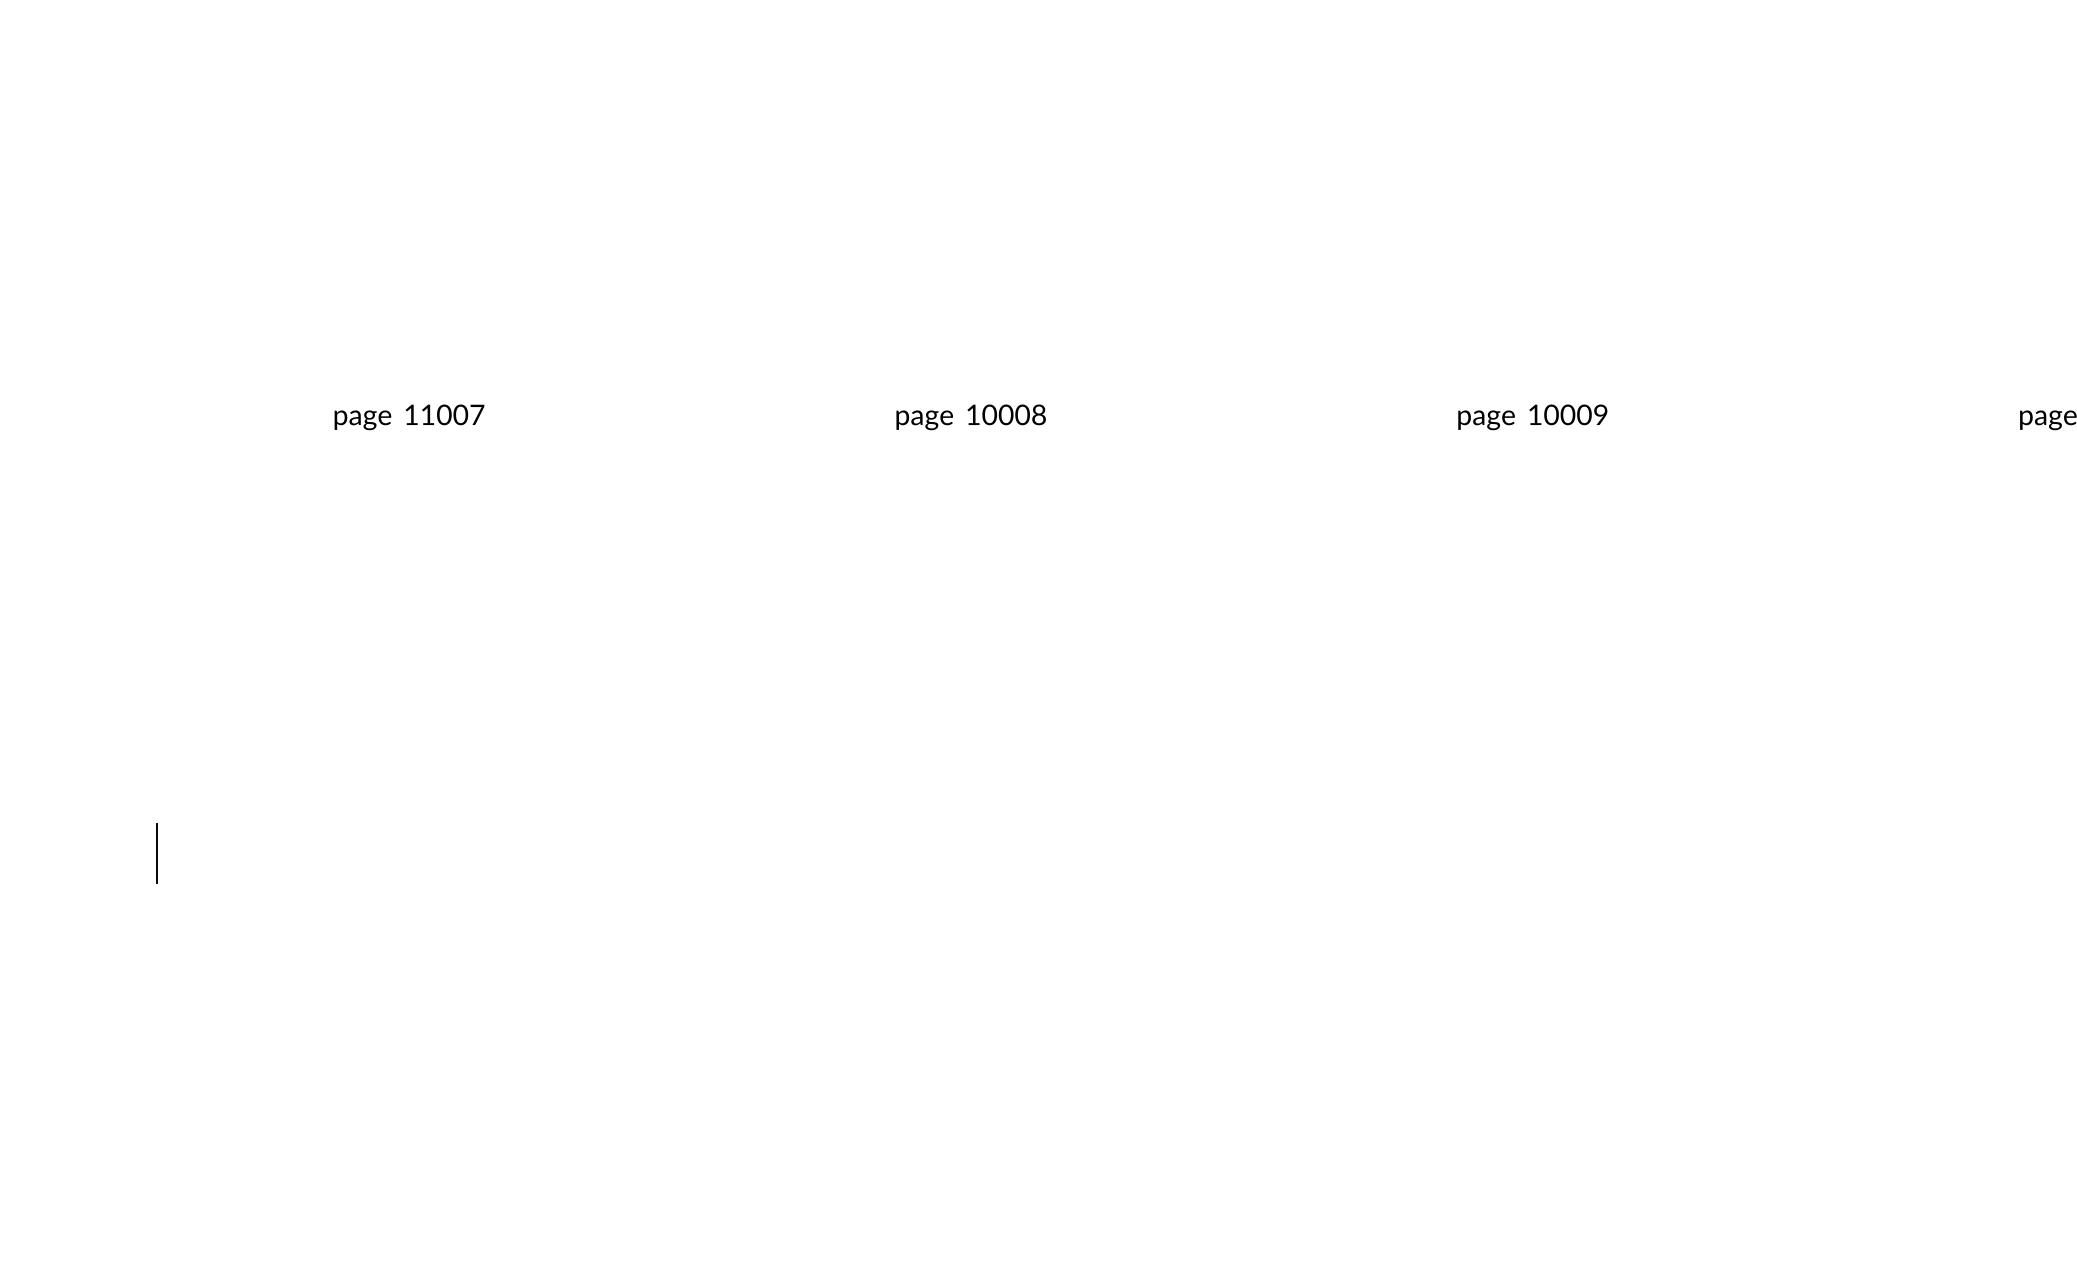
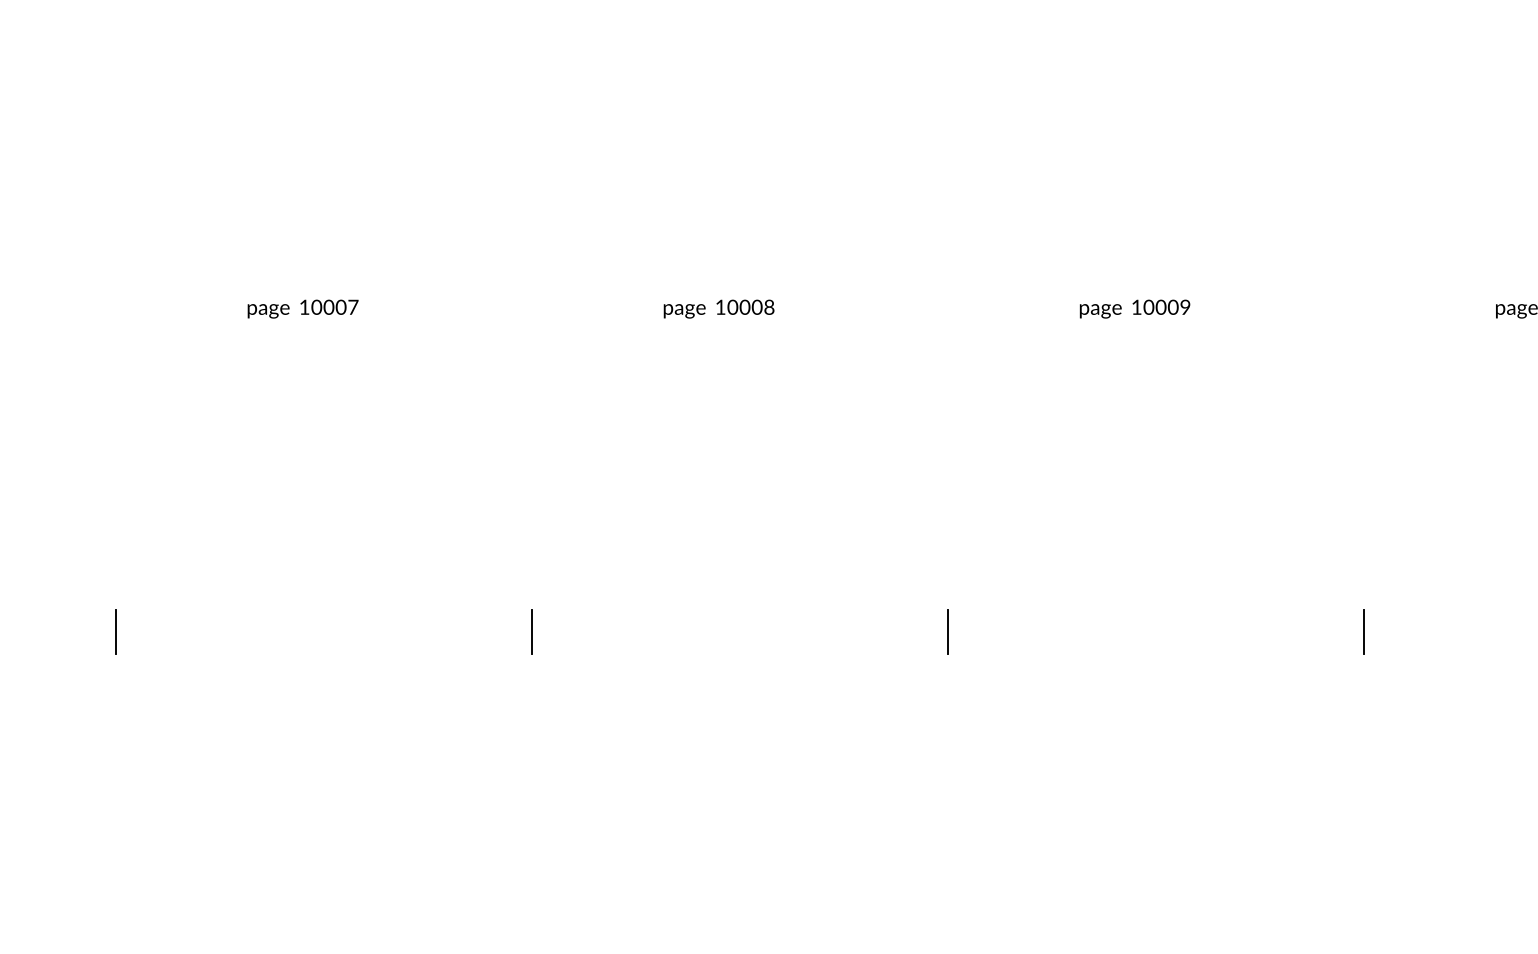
text: (427, 413) -> (316, 306), 11007 -> 10007
line: (719, 853) -> (532, 632), added
line: (1280, 853) -> (948, 632), added
line: (1842, 853) -> (1364, 632), added

